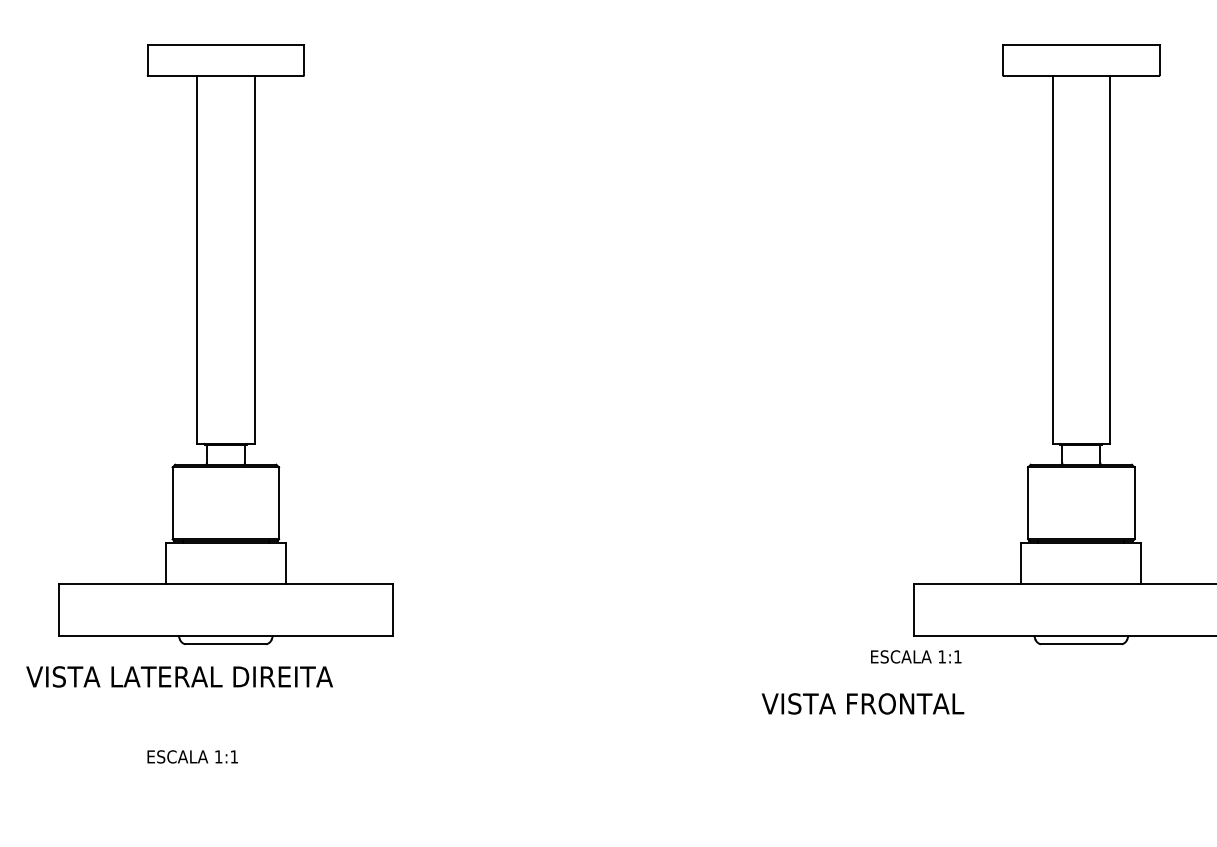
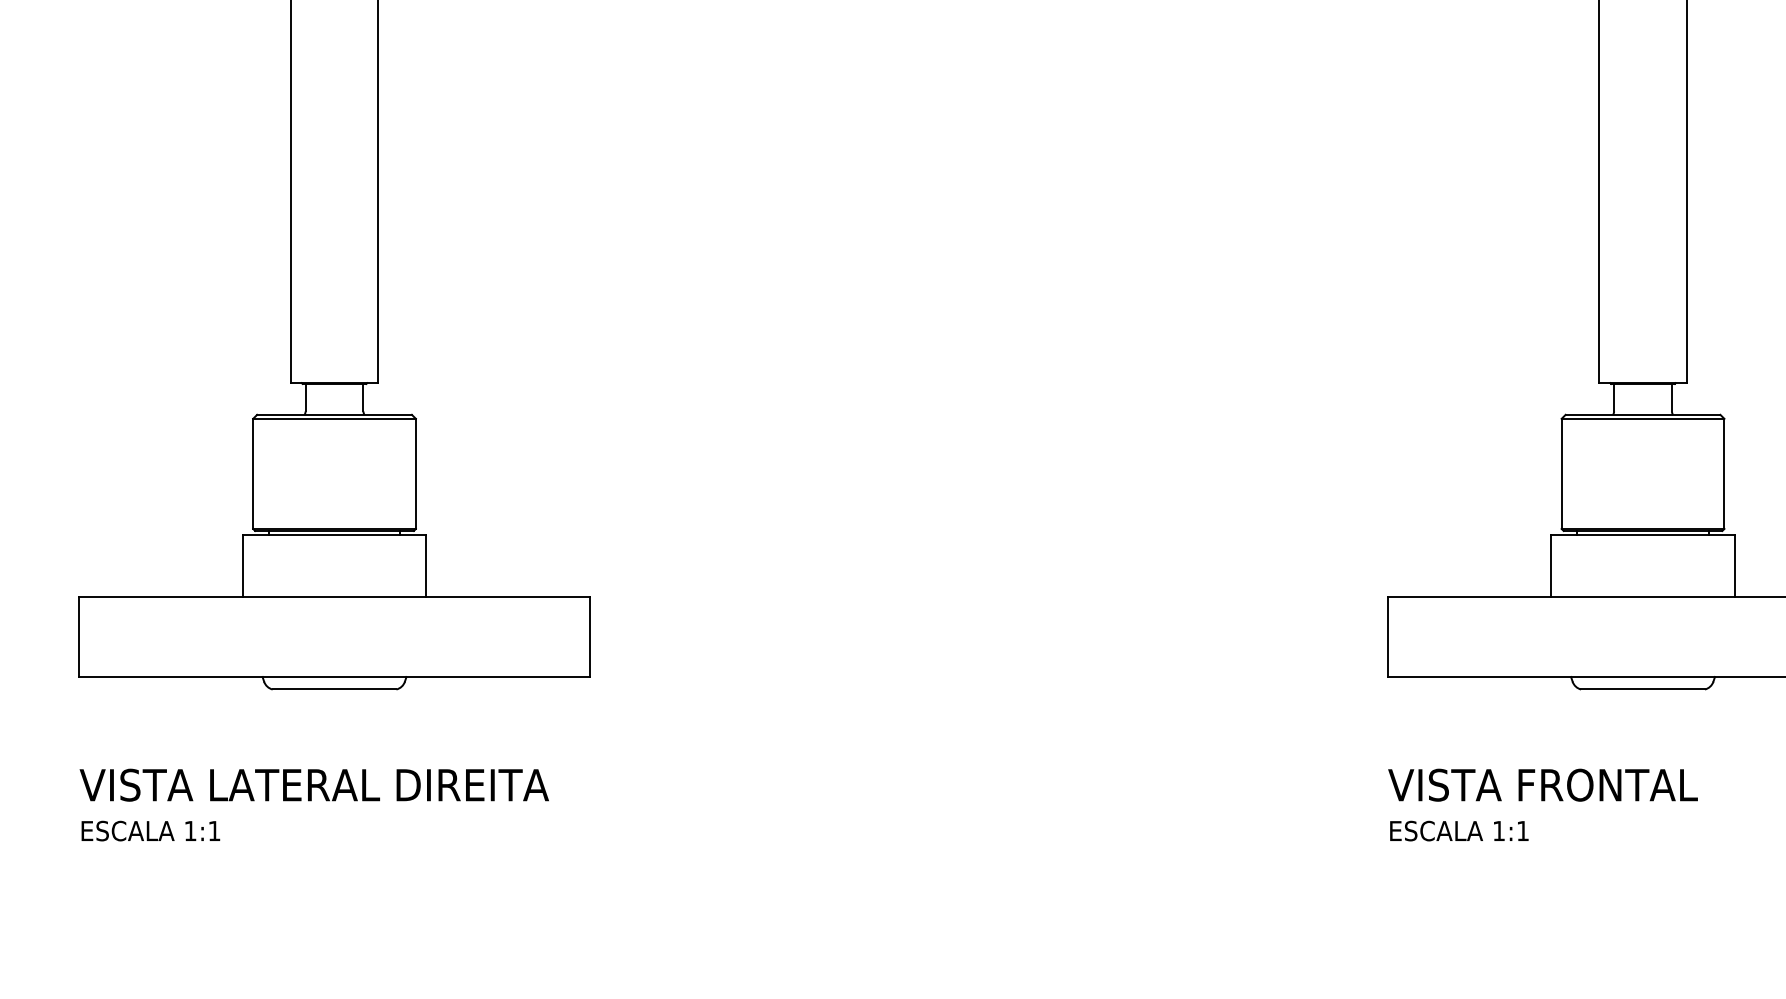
text: (916, 656) -> (1459, 830), moved
text: (179, 676) -> (314, 784), moved
text: (862, 703) -> (1542, 784), moved
text: (192, 756) -> (150, 830), moved

